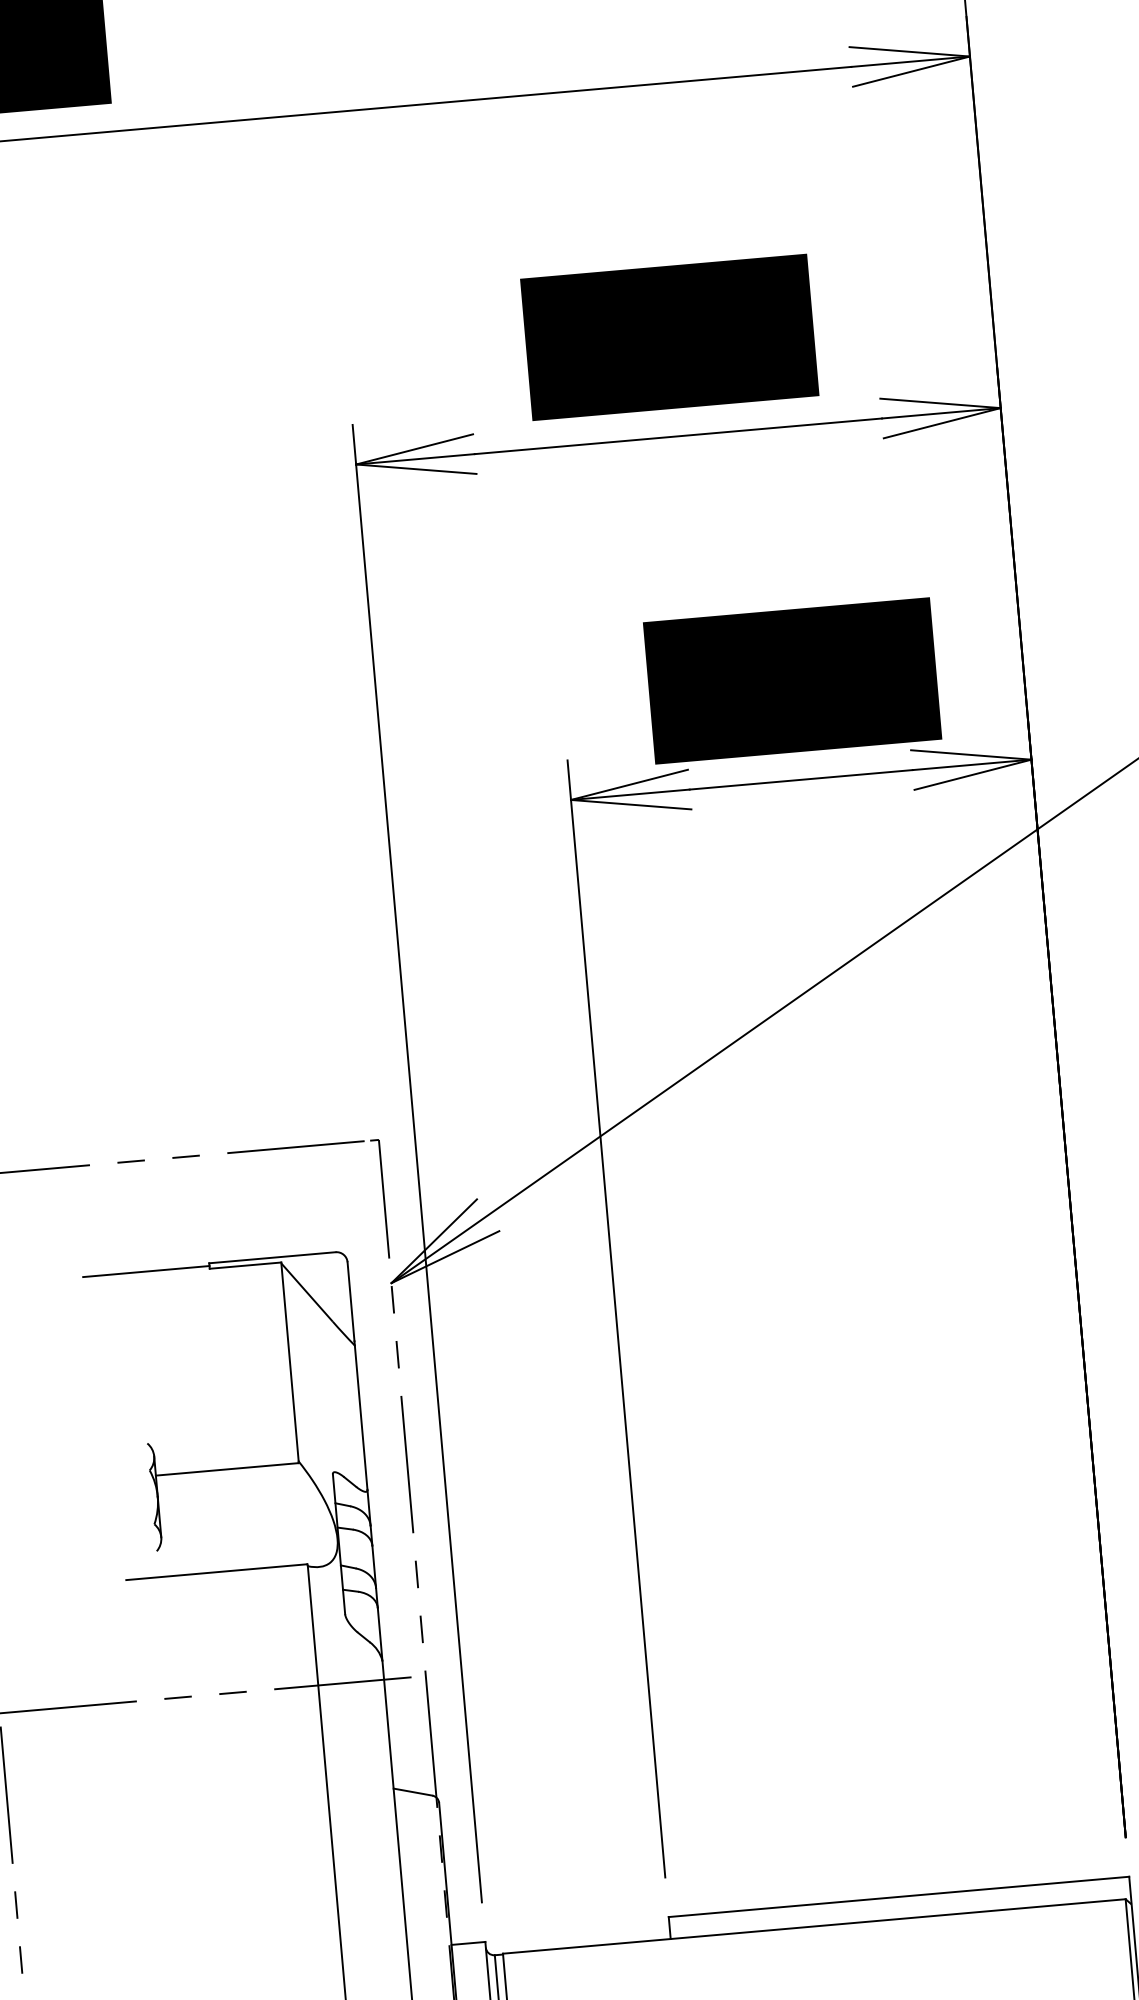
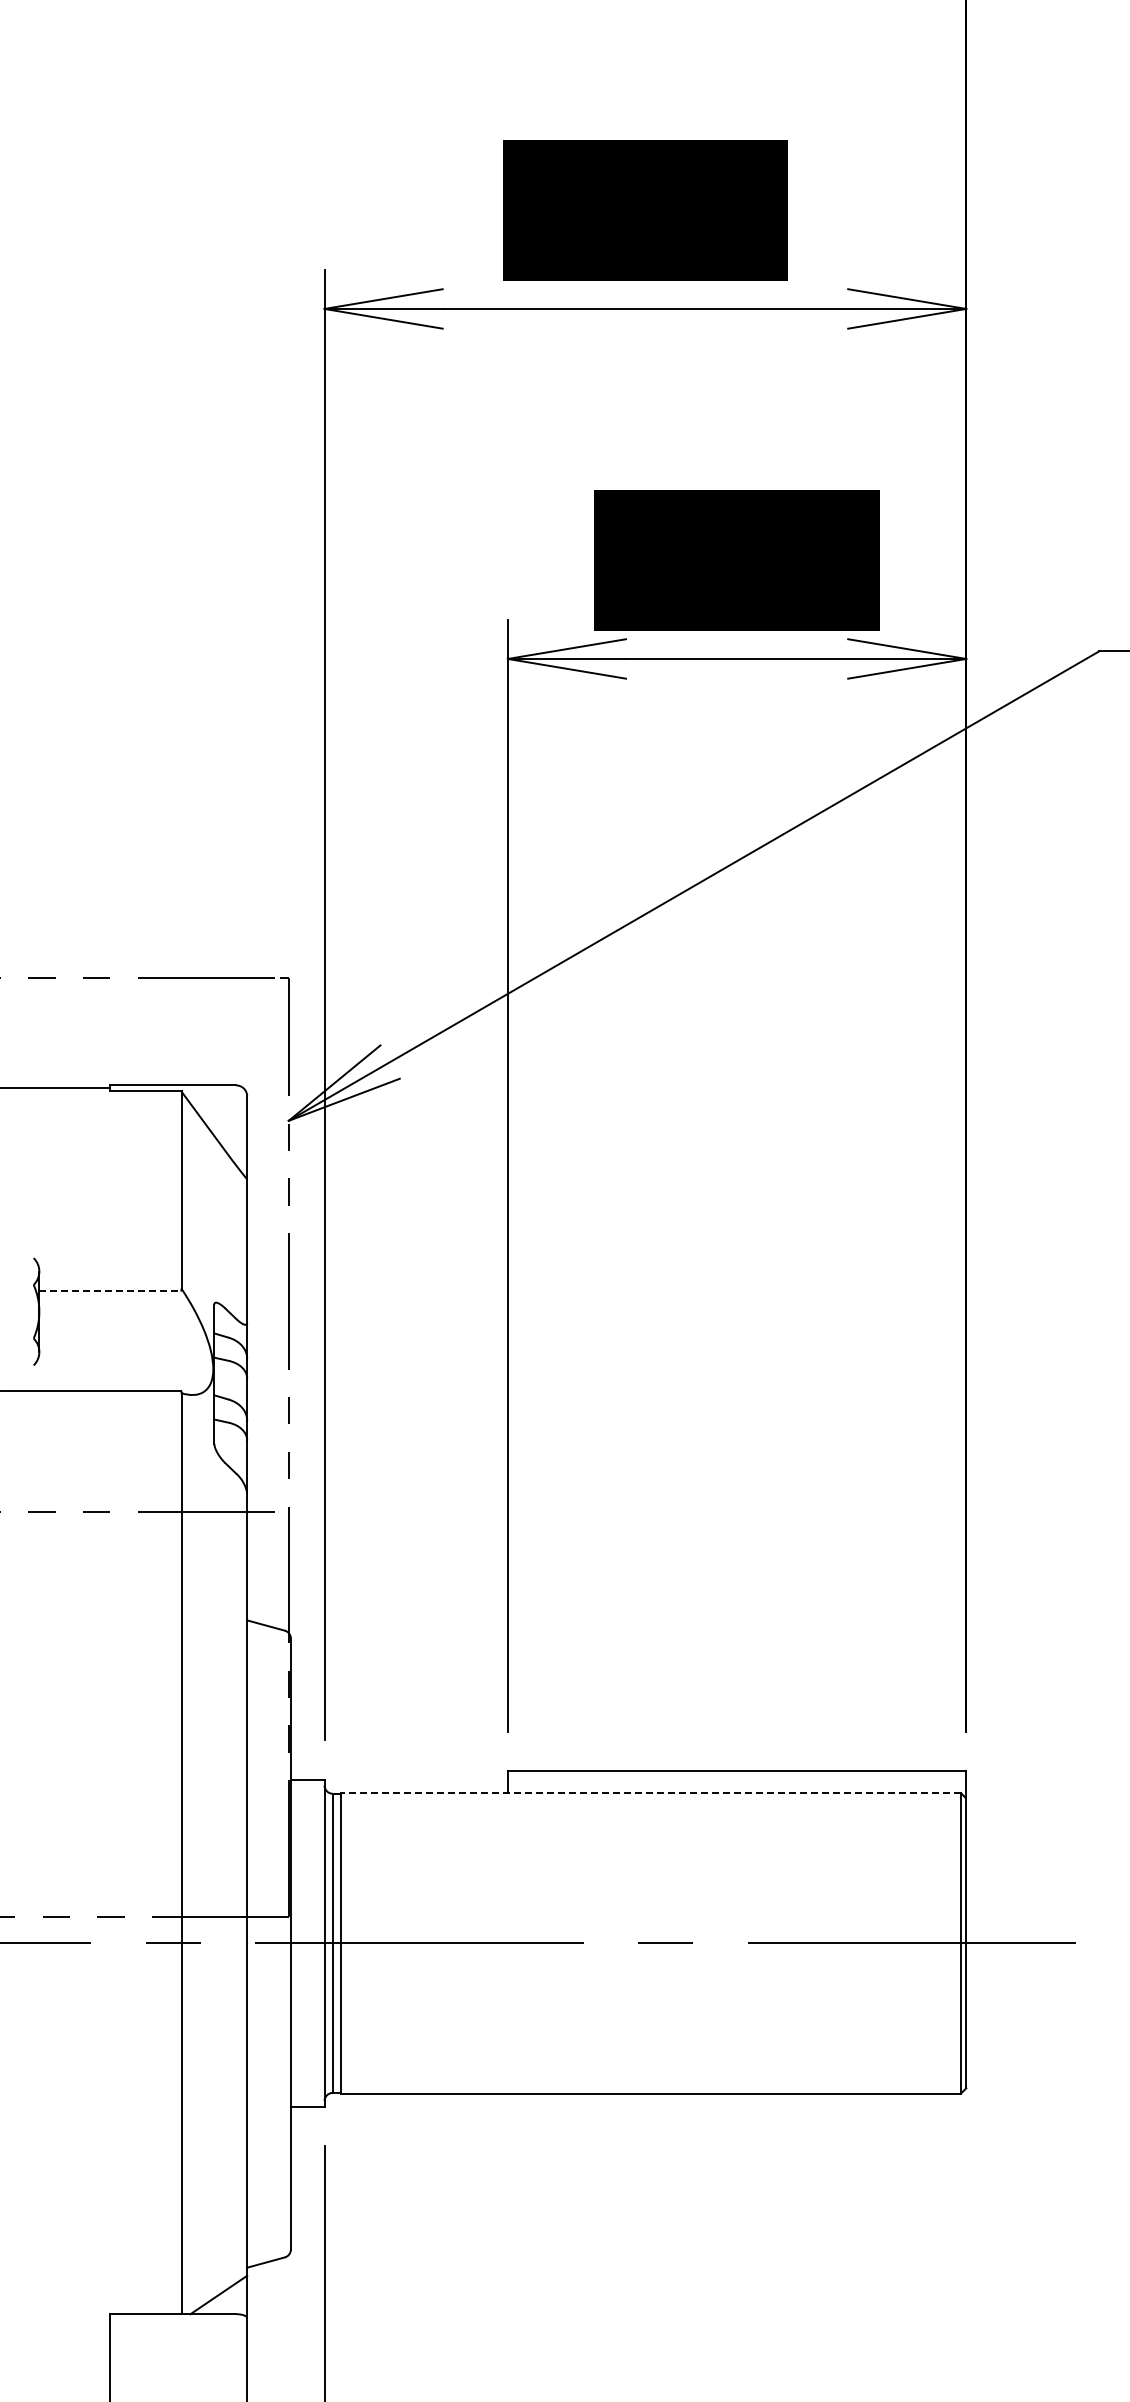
line: (227, 1469) -> (110, 1290), solid -> dashed
line: (813, 1926) -> (650, 1792), solid -> dashed

